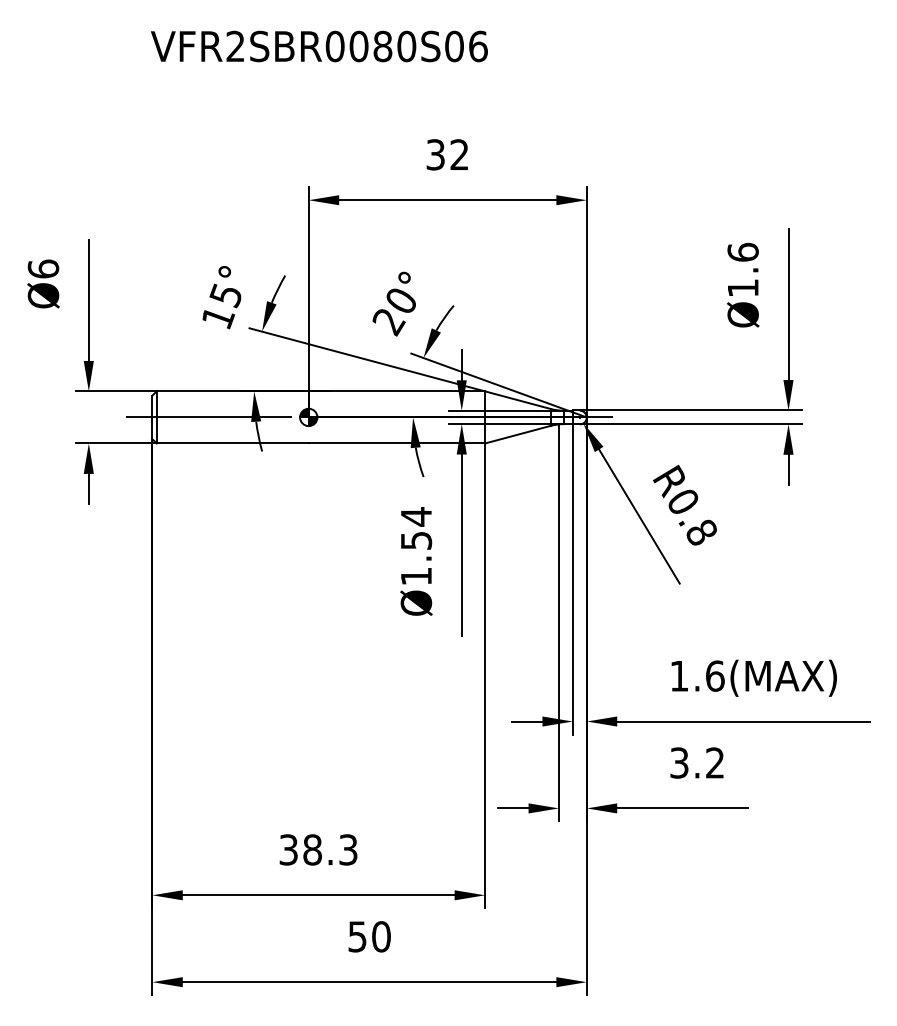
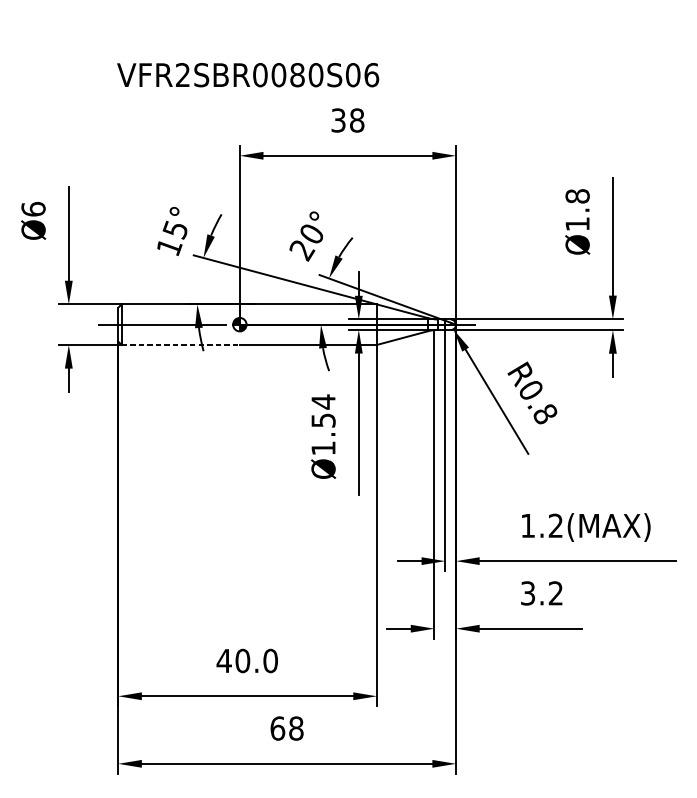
text: (319, 46) -> (248, 75), moved
text: (459, 154) -> (357, 120), 32 -> 38
text: (742, 251) -> (577, 195), Ø1.6 -> Ø1.8
line: (233, 443) -> (181, 344), solid -> dashed
text: (715, 675) -> (556, 525), 1.6(MAX) -> 1.2(MAX)
text: (317, 849) -> (246, 660), 38.3 -> 40.0
text: (369, 936) -> (287, 728), 50 -> 68

